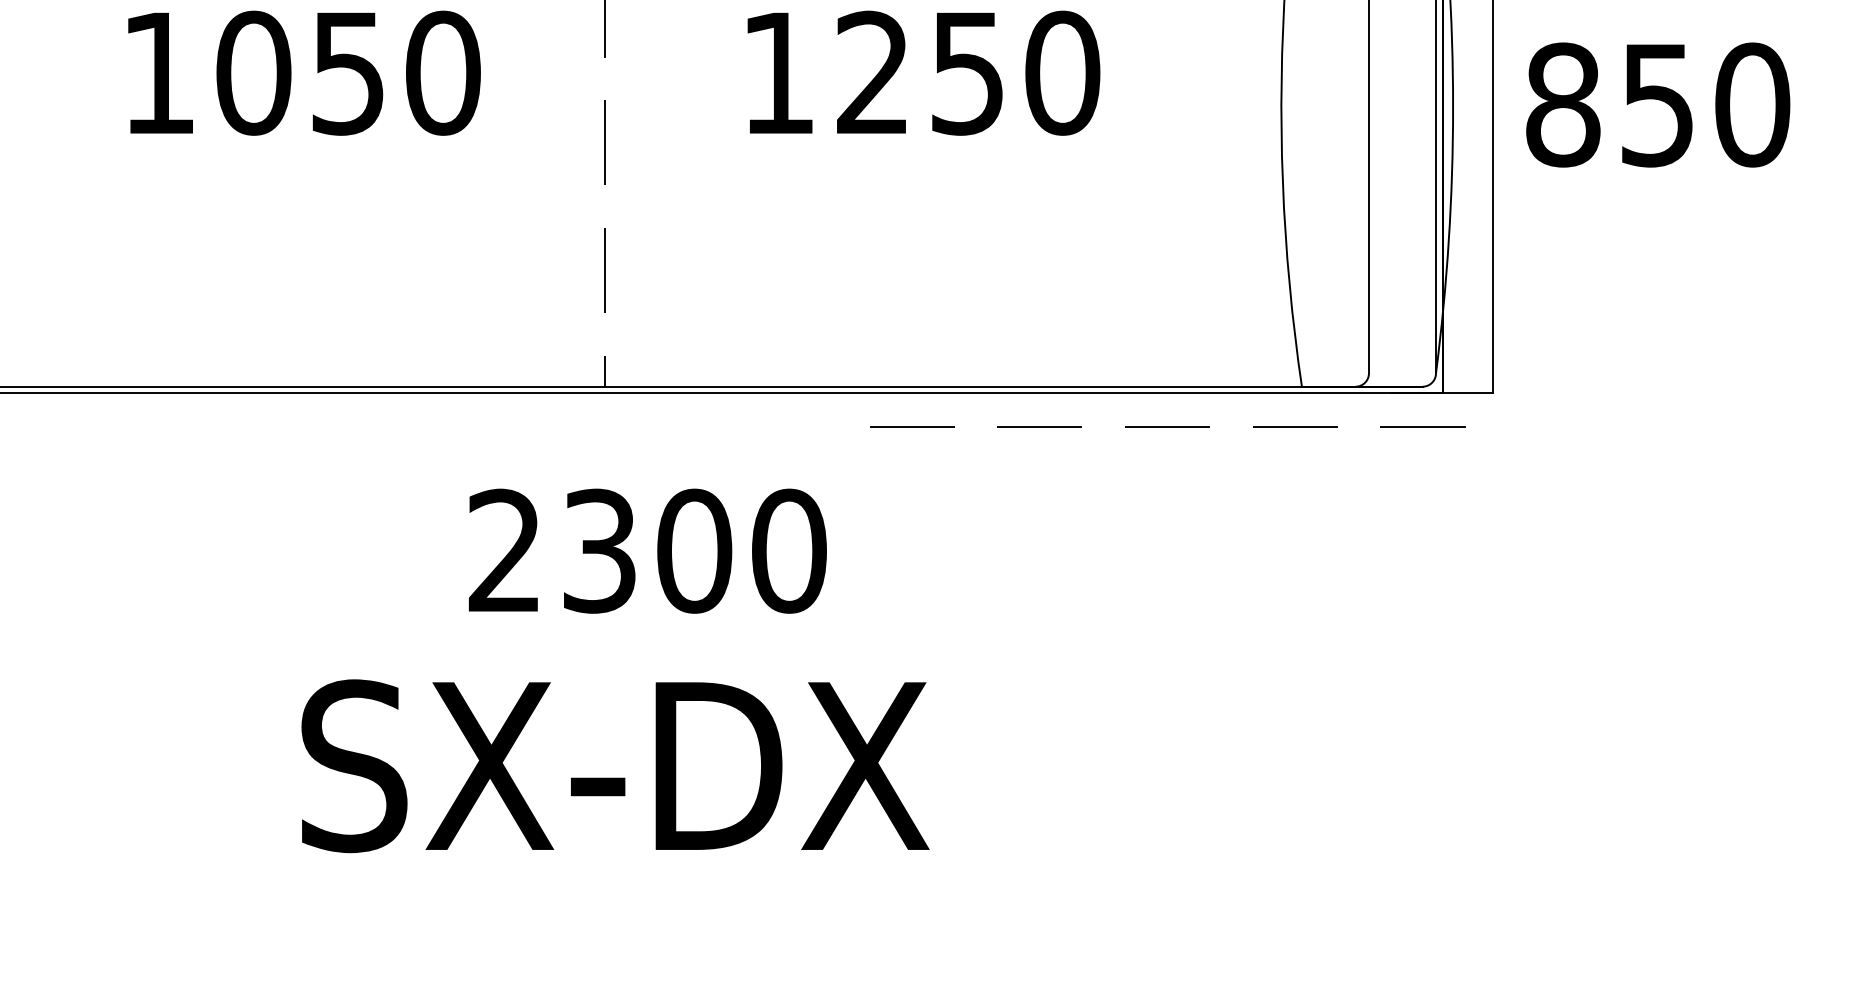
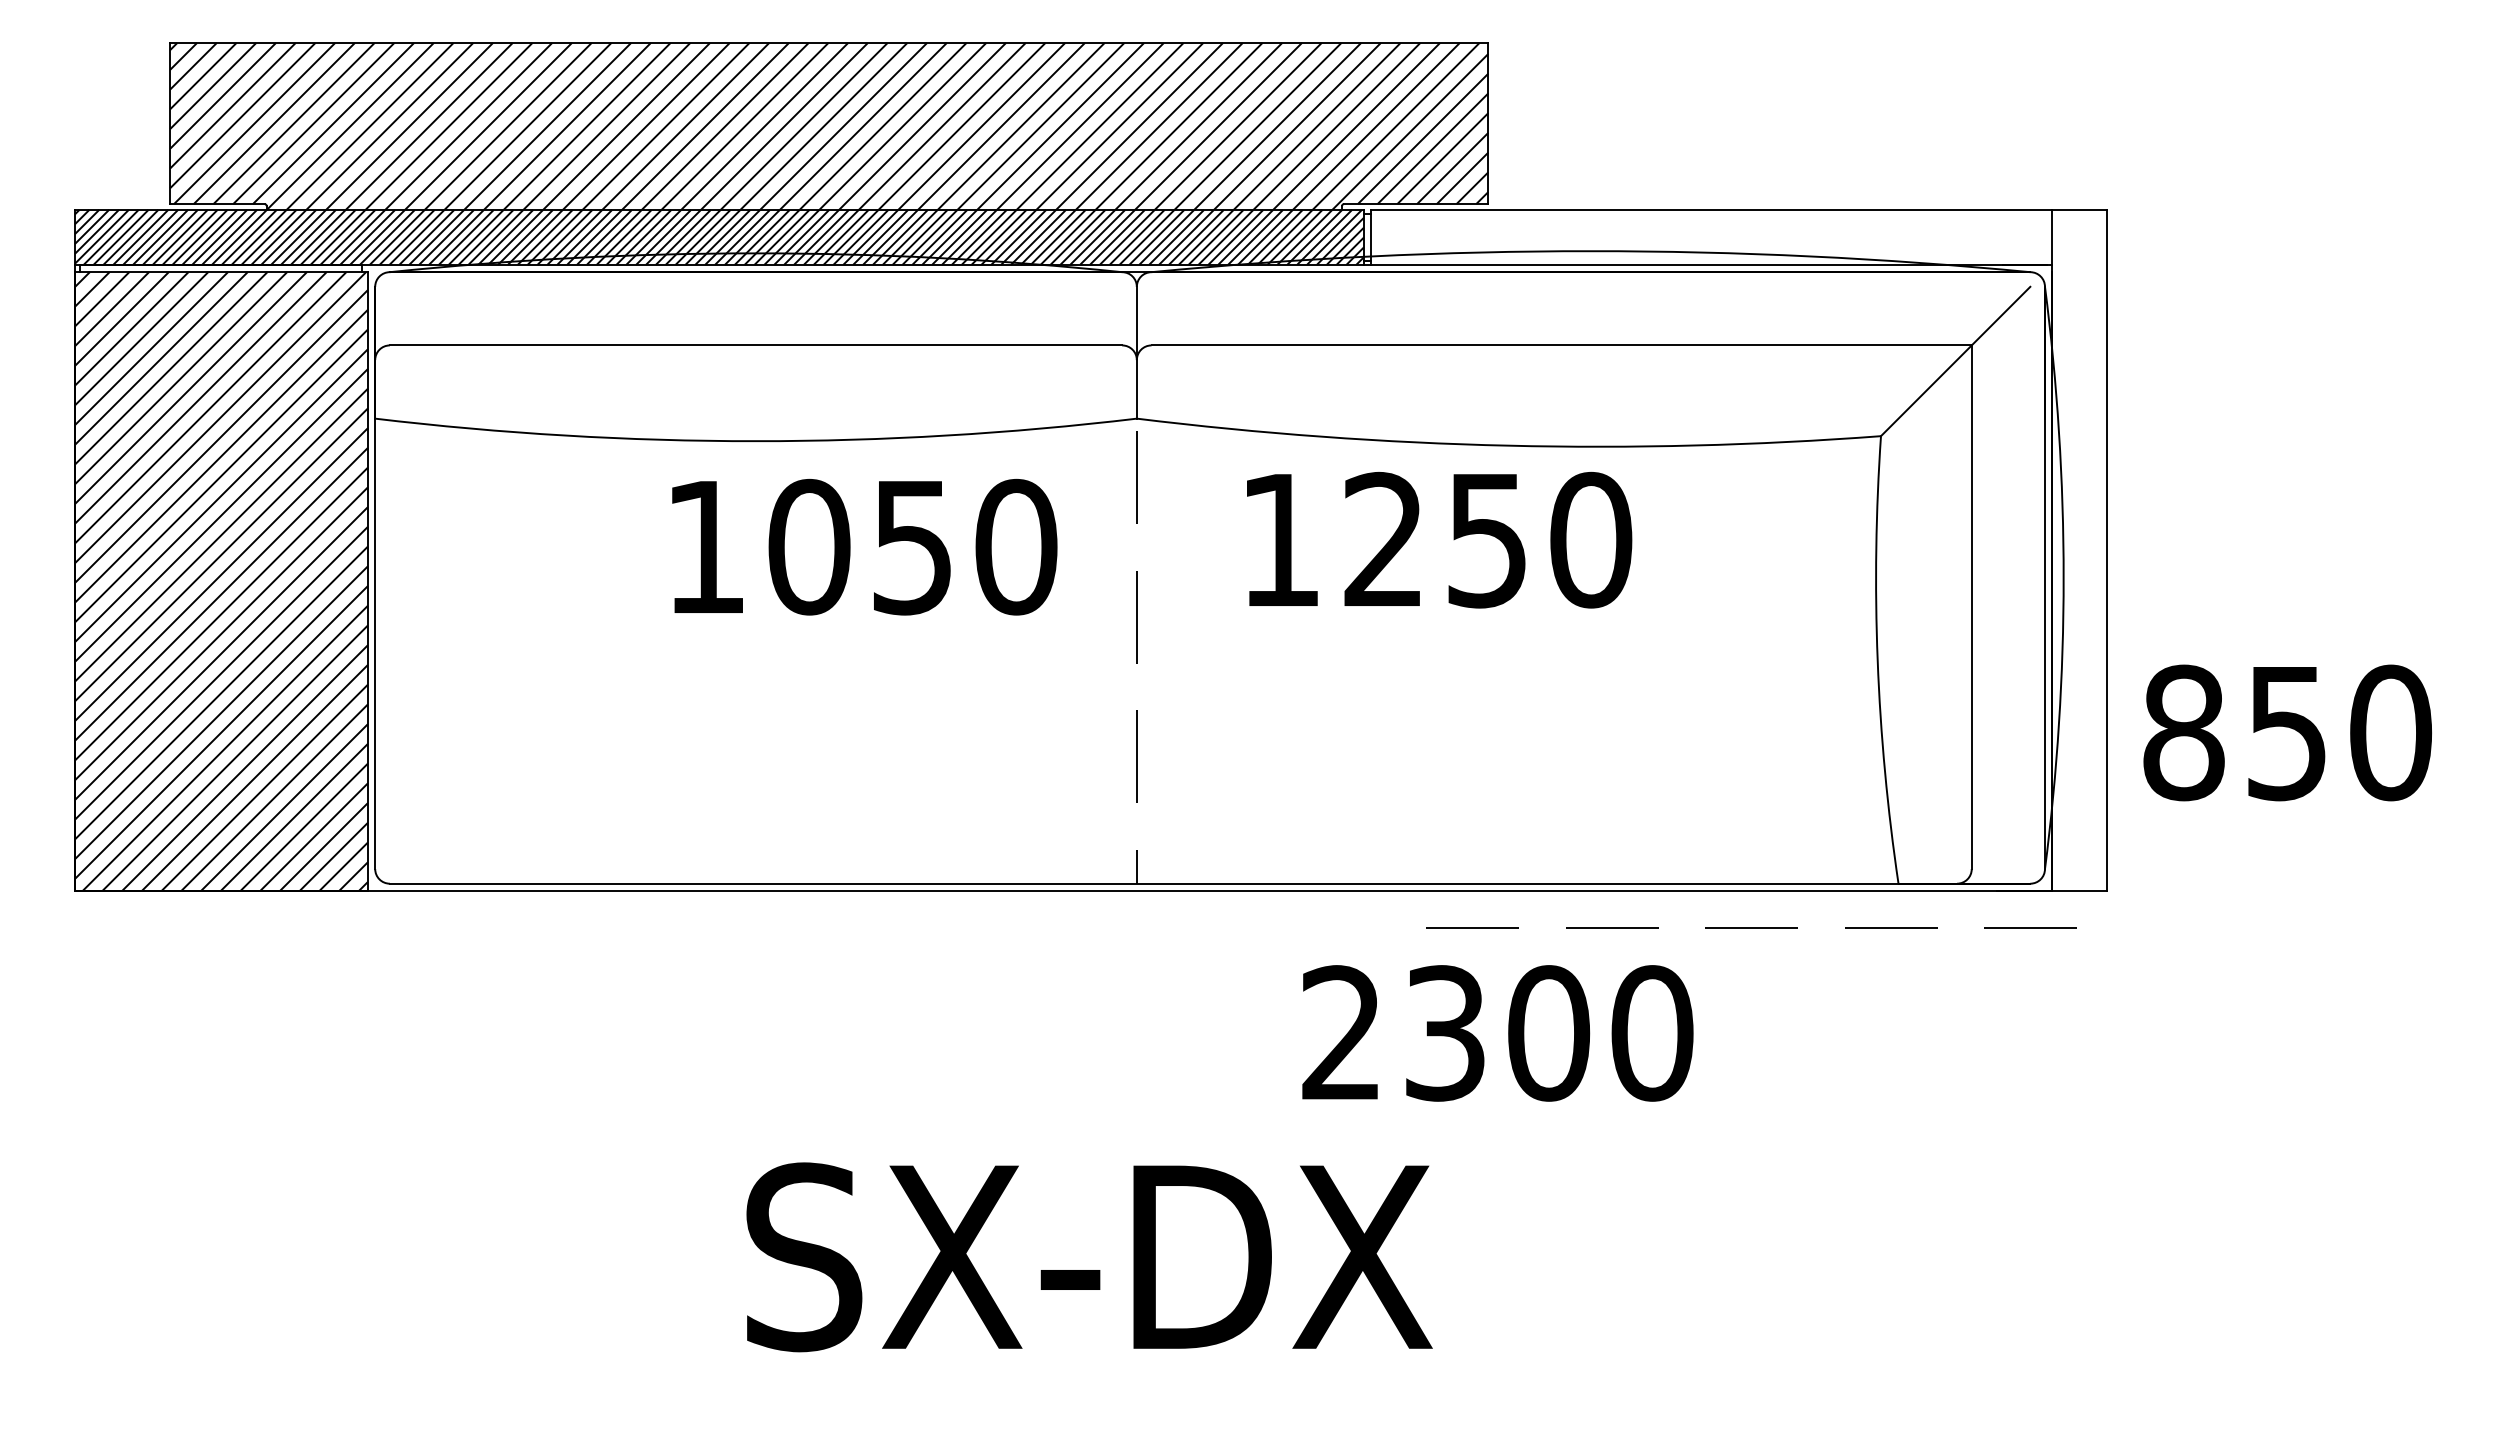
text: (304, 73) -> (864, 547), moved
text: (923, 73) -> (1439, 540), moved
text: (1657, 104) -> (2287, 732), moved
text: (647, 551) -> (1497, 1033), moved
text: (615, 766) -> (1089, 1257), moved

